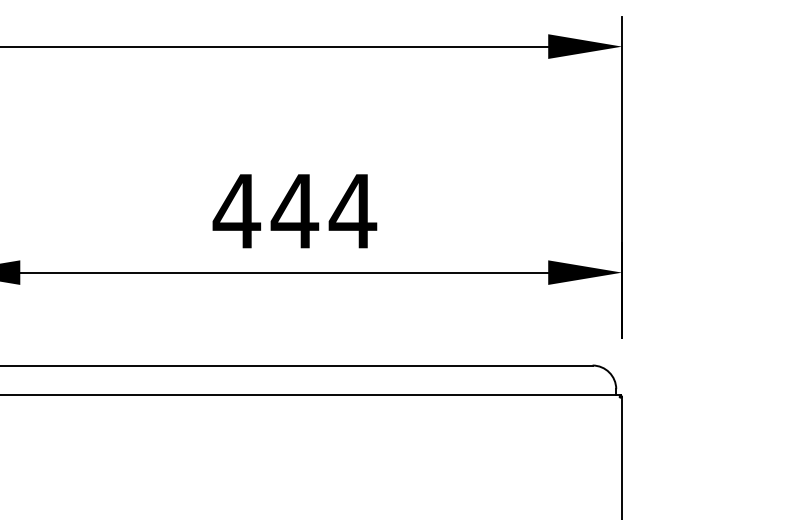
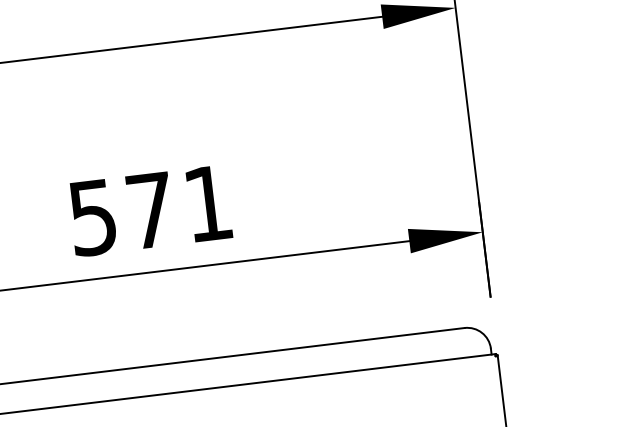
text: (294, 211) -> (150, 210), 444 -> 571

